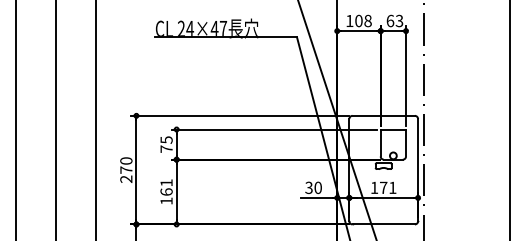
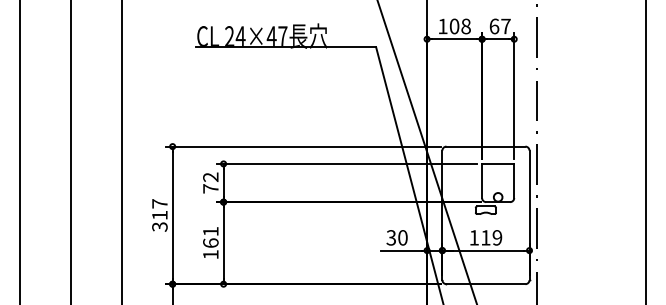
text: (399, 20) -> (505, 25), 63 -> 67
text: (166, 139) -> (210, 176), 75 -> 72
text: (126, 169) -> (160, 214), 270 -> 317
text: (388, 187) -> (491, 237), 171 -> 119

